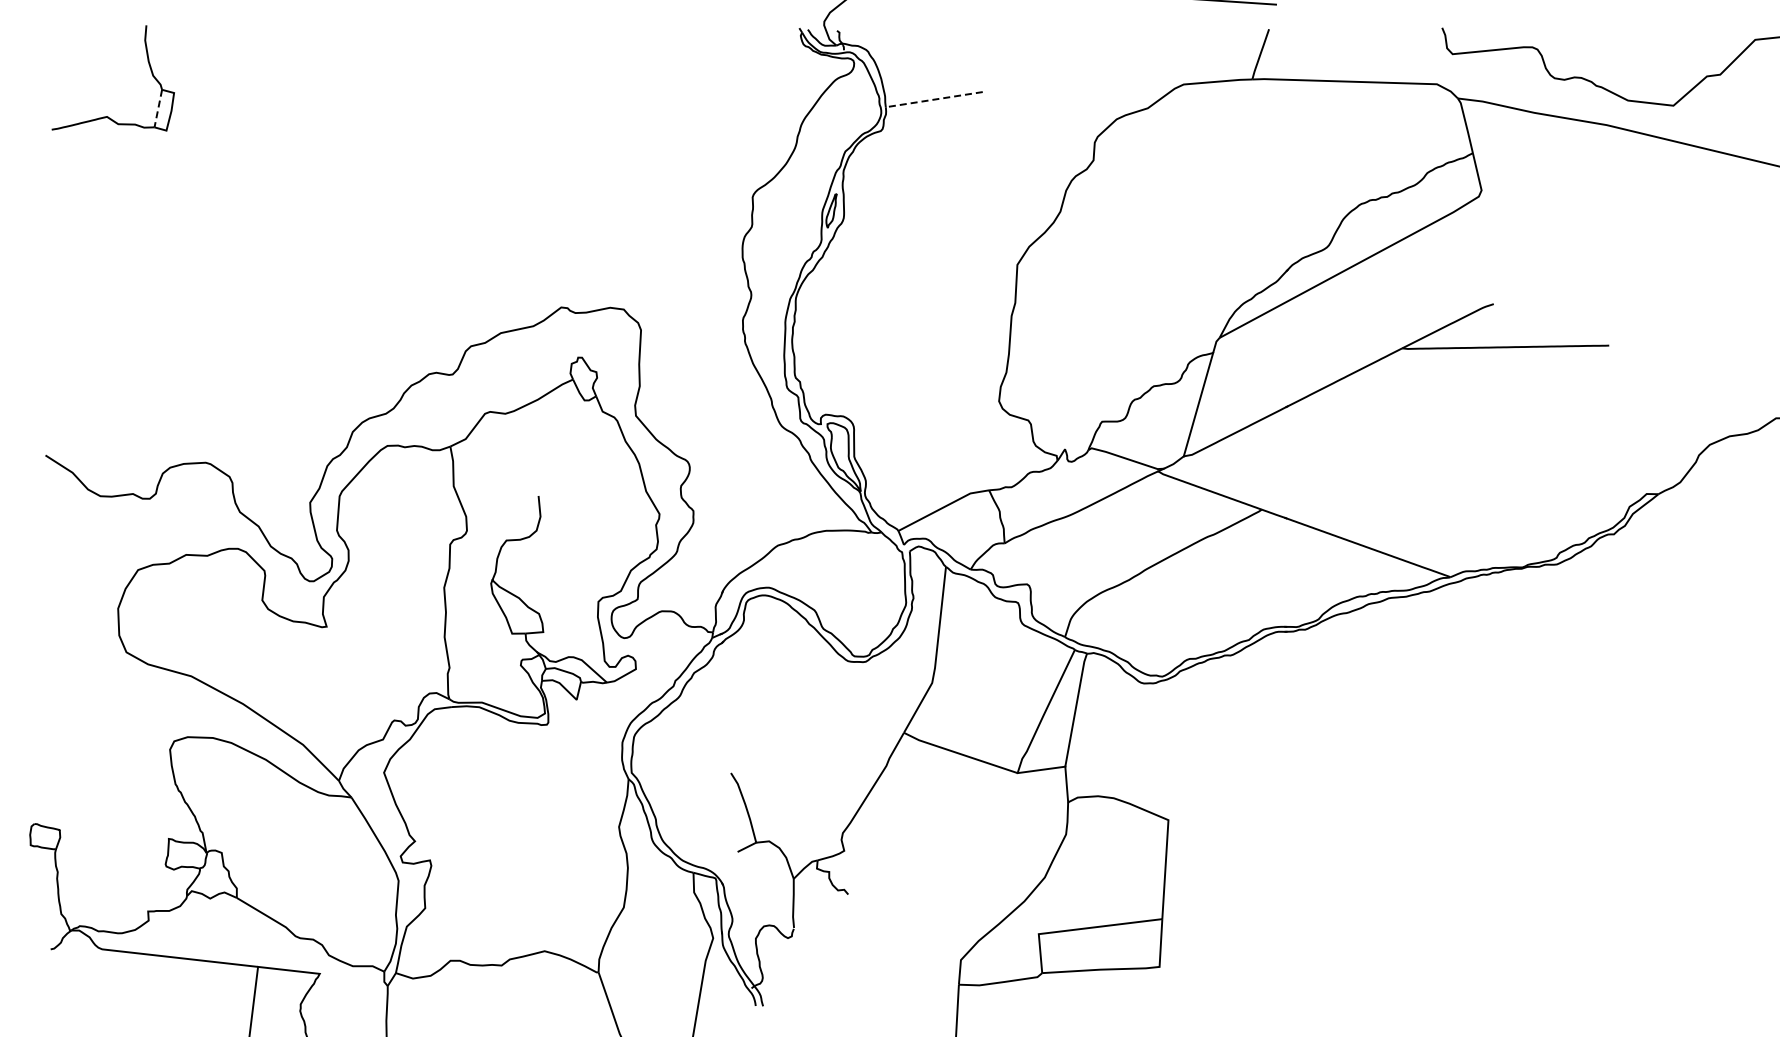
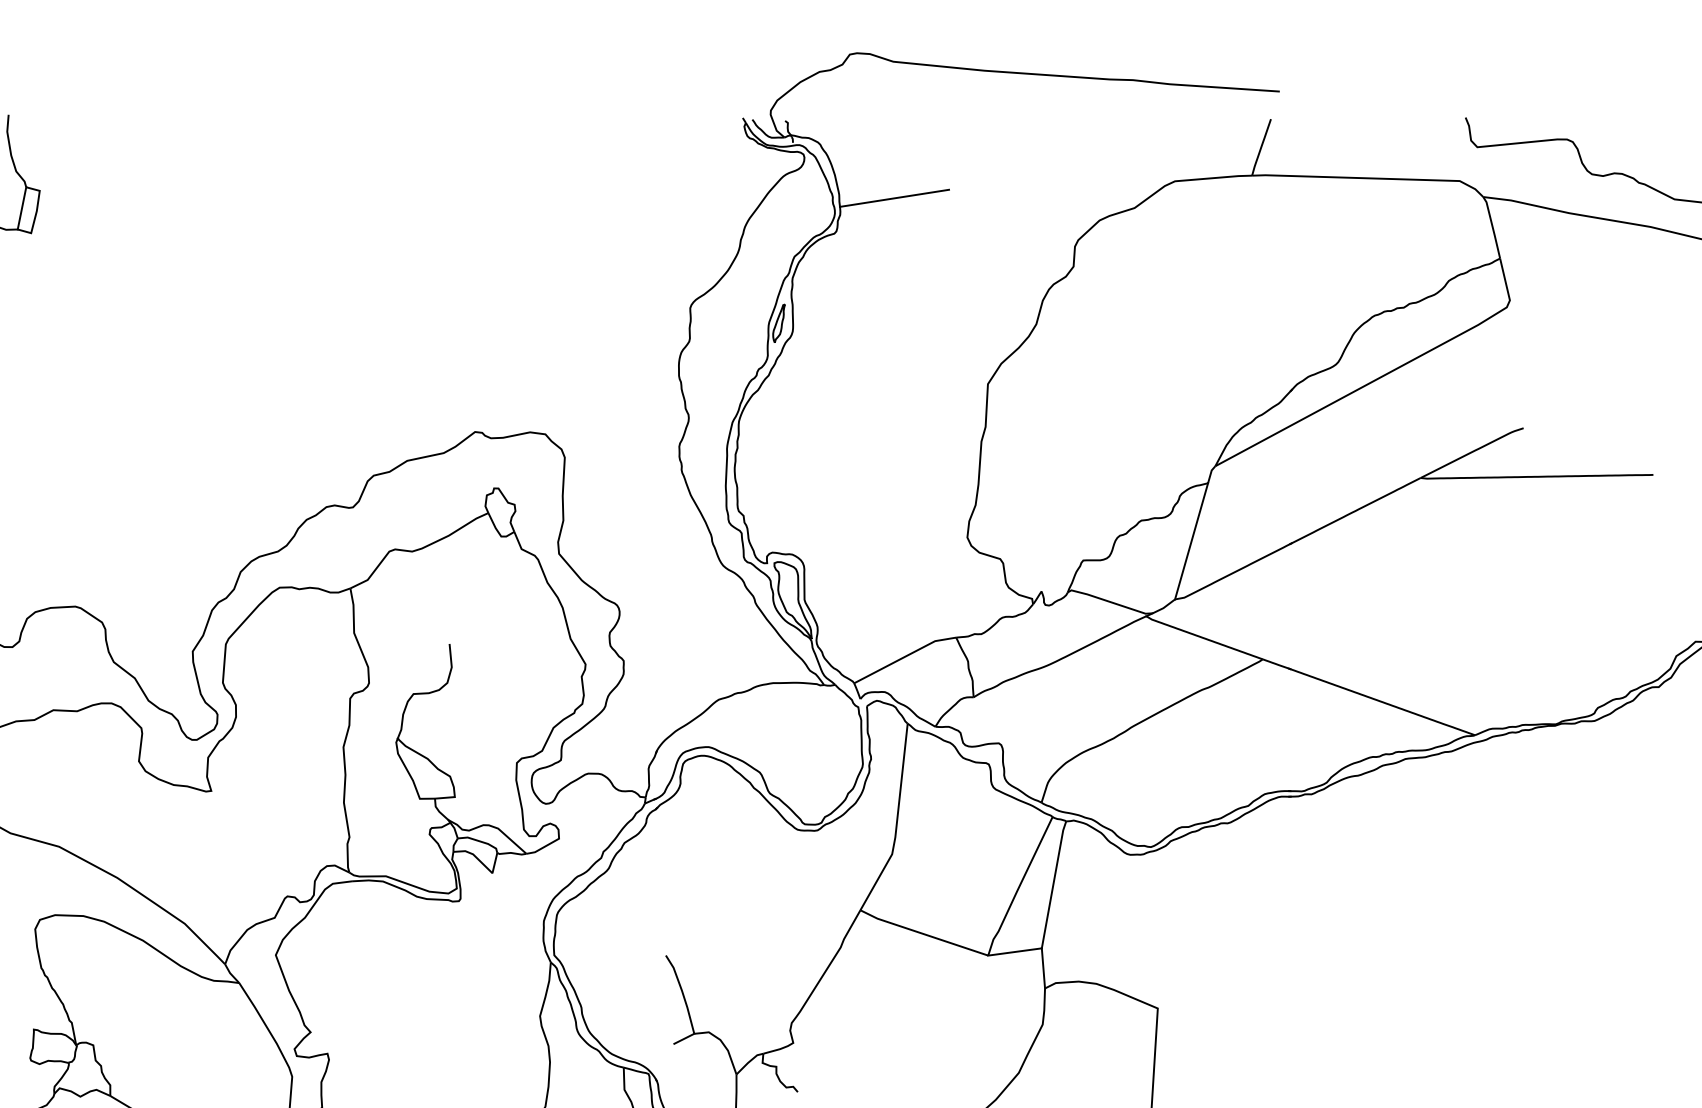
line: (933, 99) -> (893, 198), dashed -> solid
line: (158, 109) -> (22, 209), dashed -> solid

